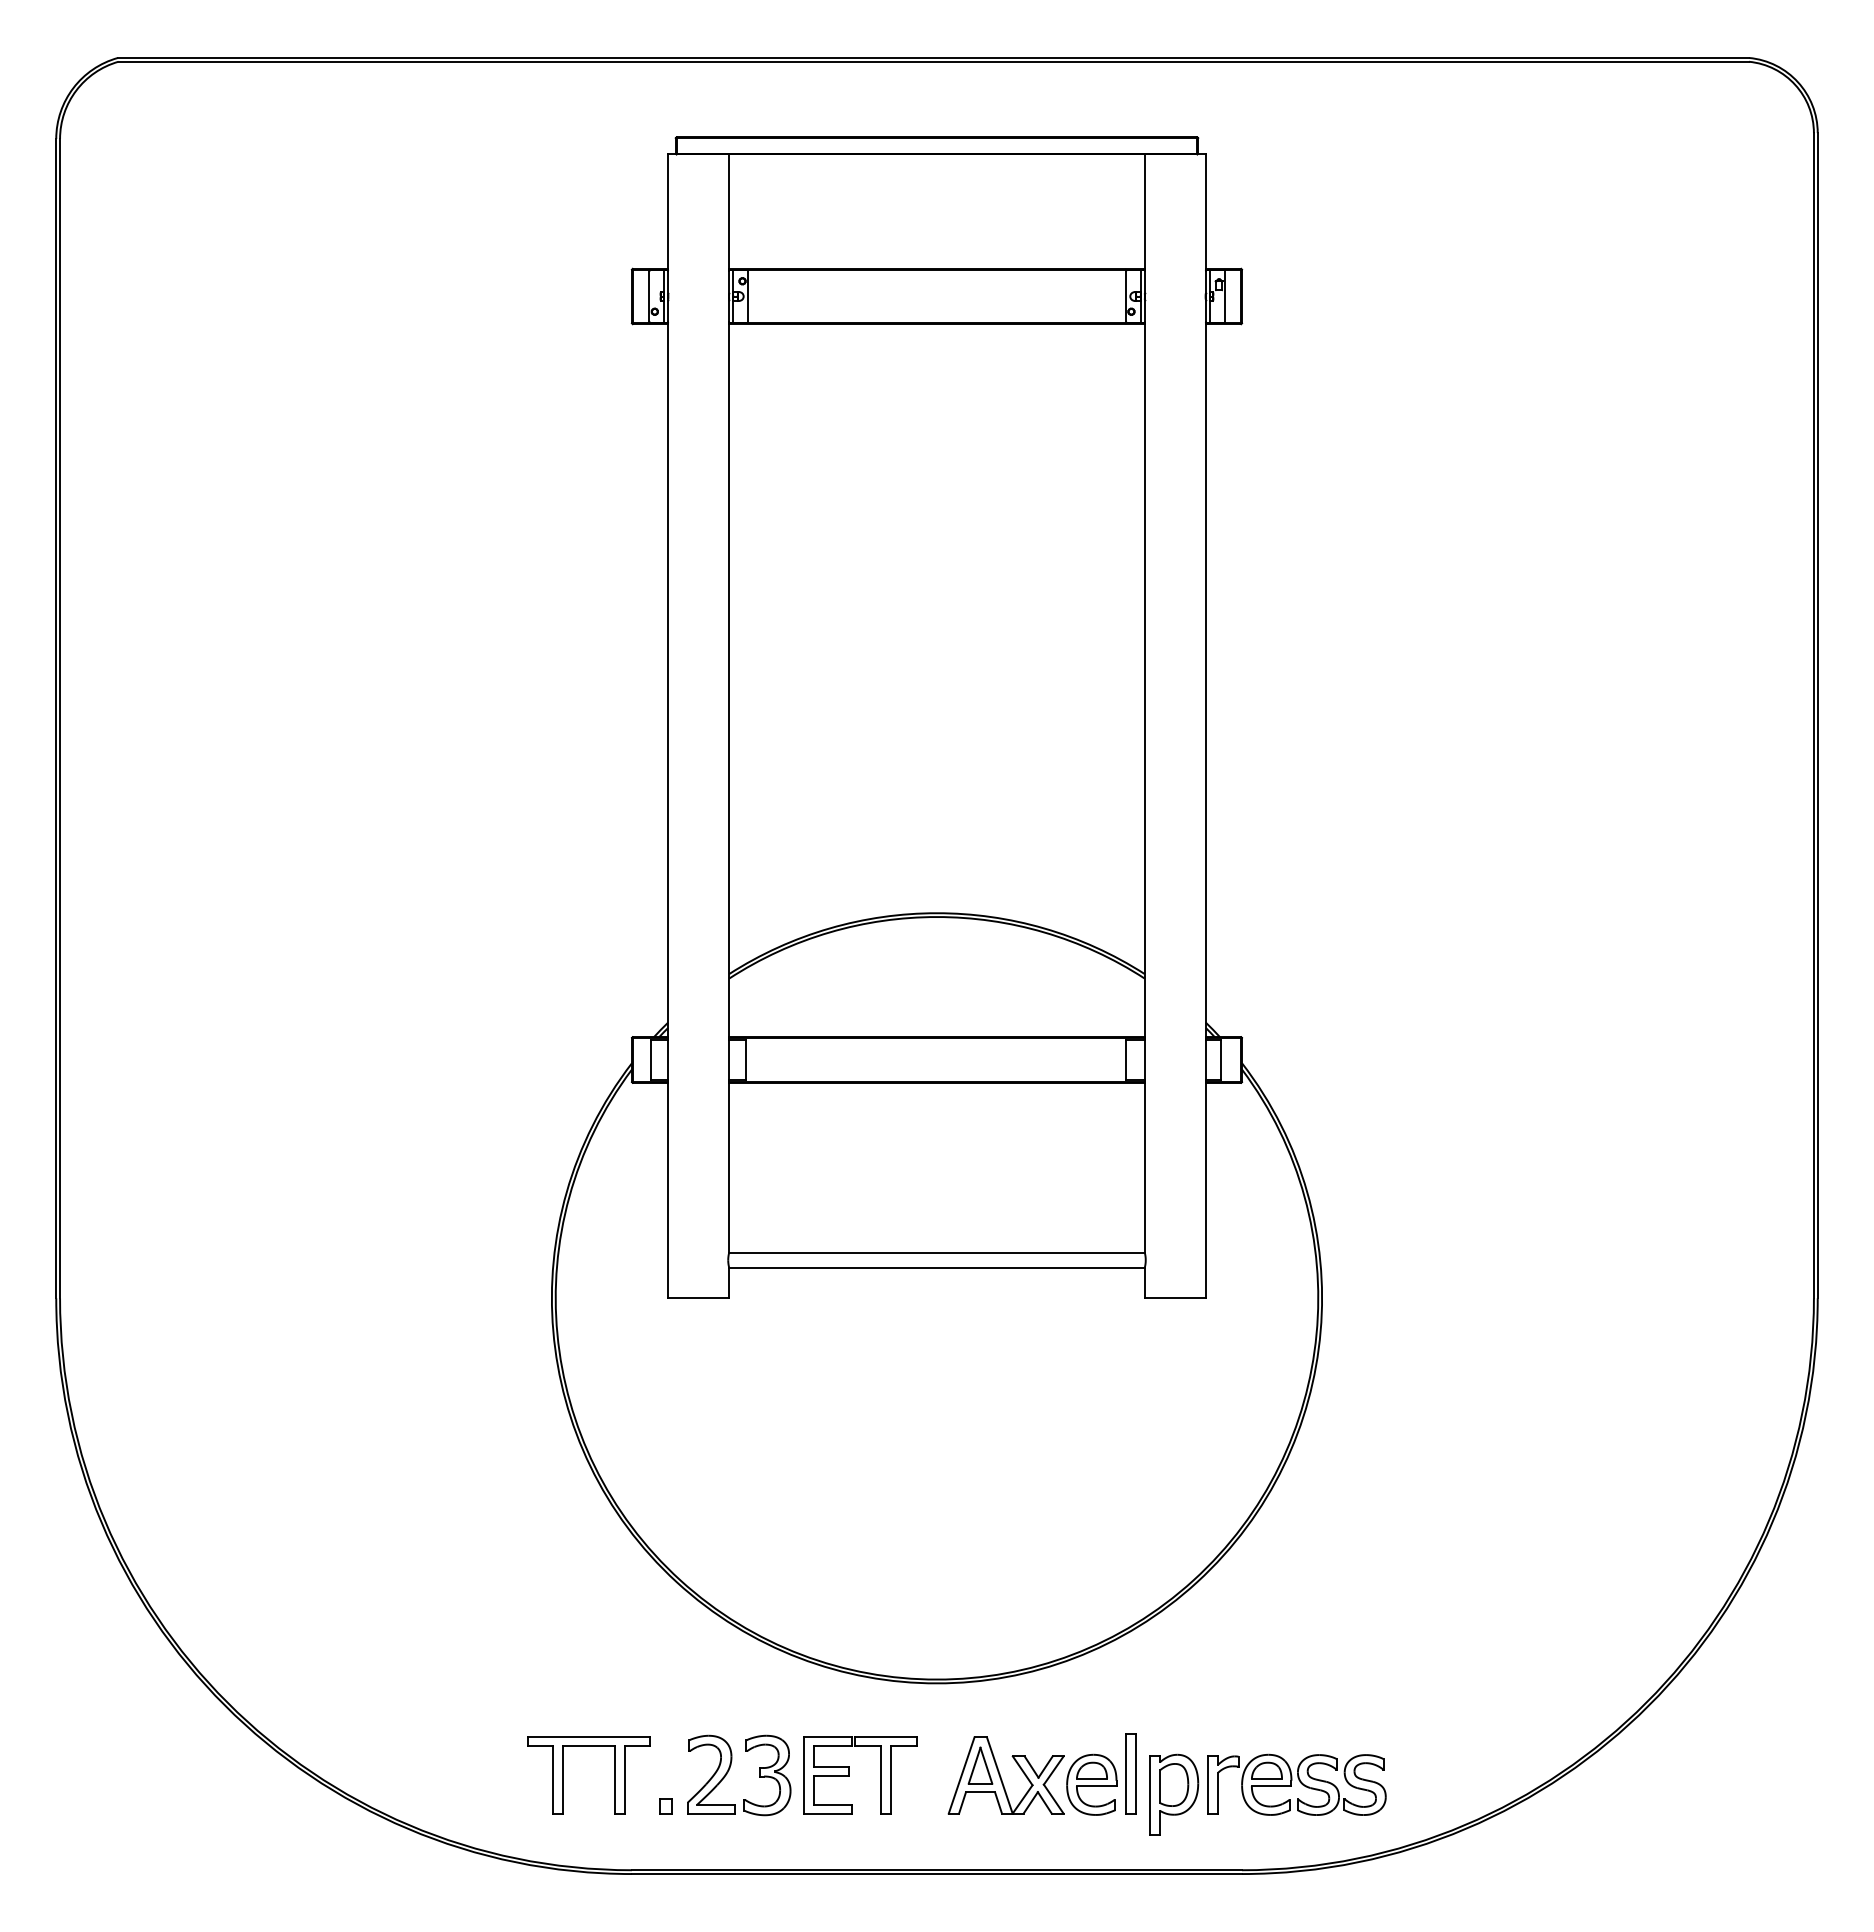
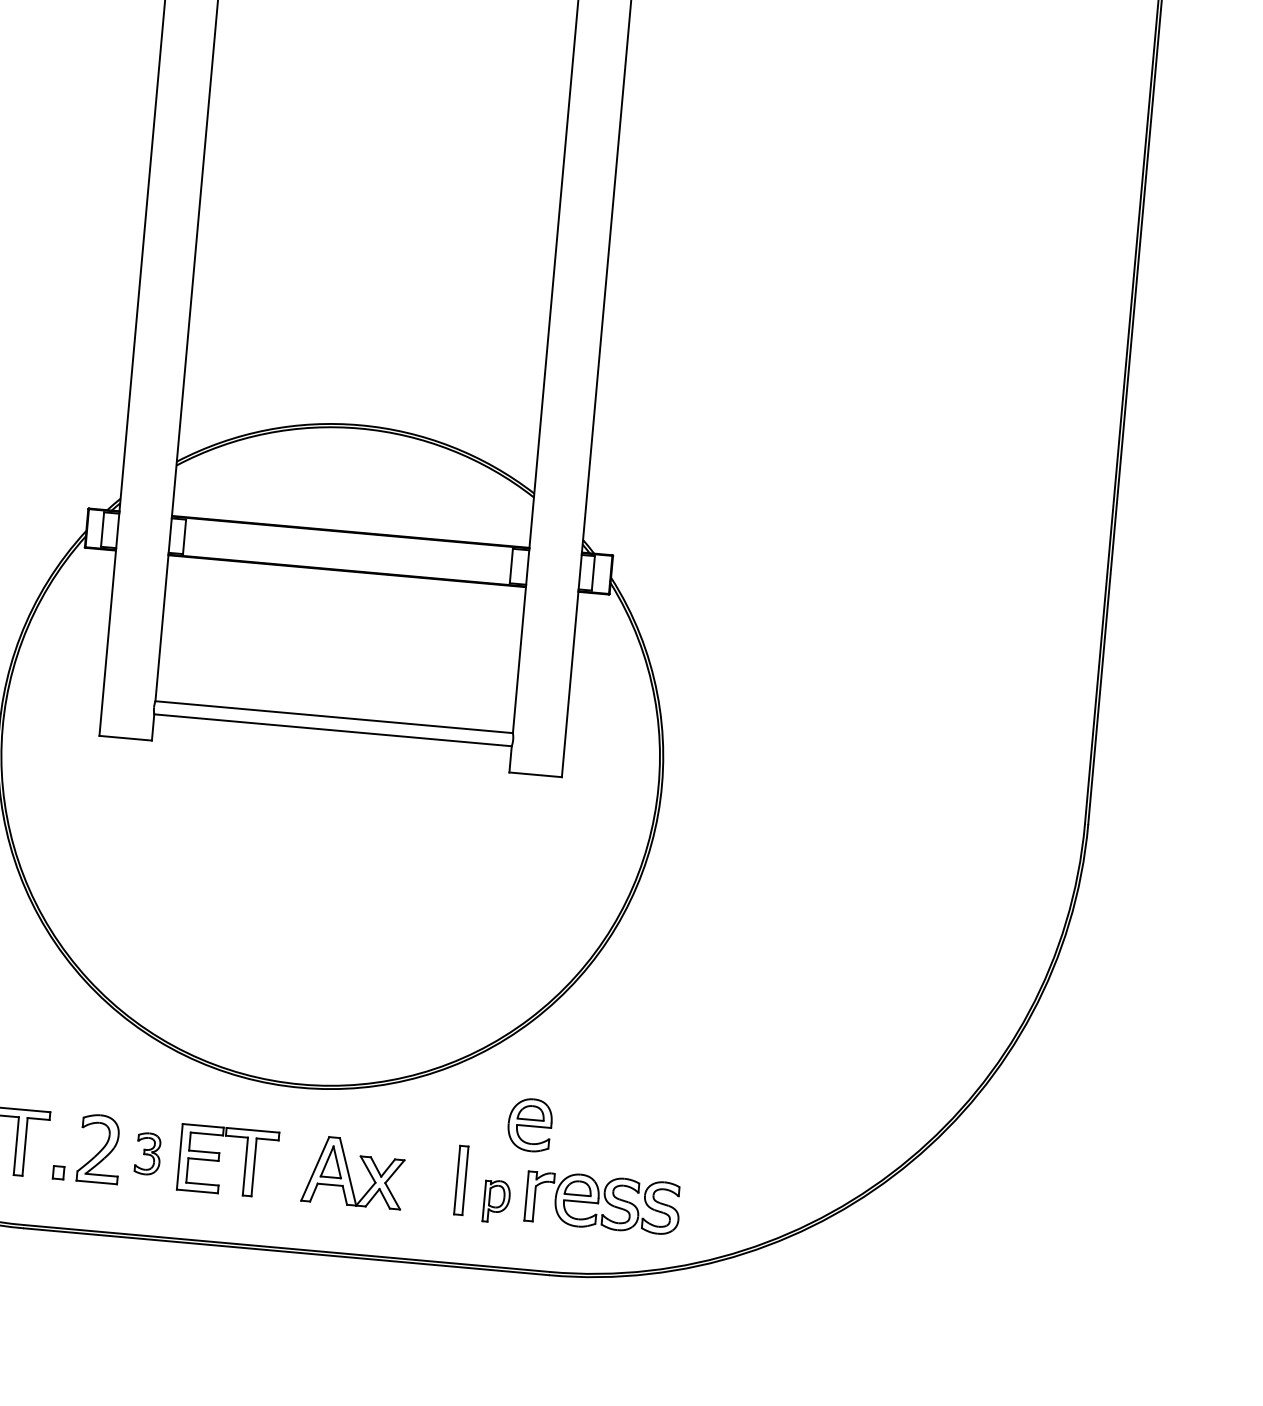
part: (767, 1775) -> (148, 1153), size x0.6
part: (1091, 1784) -> (529, 1124), moved
part: (1174, 1794) -> (496, 1201), size x0.6

